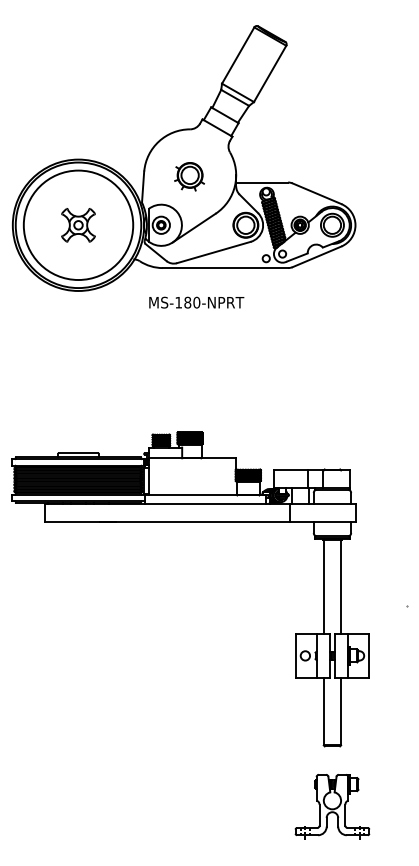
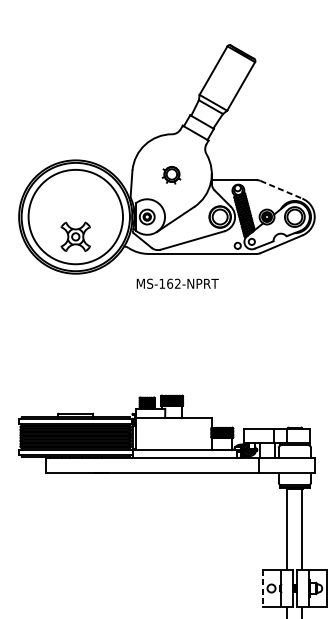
part: (189, 176) -> (171, 174), size x0.7
line: (317, 193) -> (281, 189), solid -> dashed
part: (78, 225) -> (75, 237), moved
text: (192, 302) -> (174, 283), MS-180-NPRT -> MS-162-NPRT
line: (295, 655) -> (262, 588), solid -> dashed

